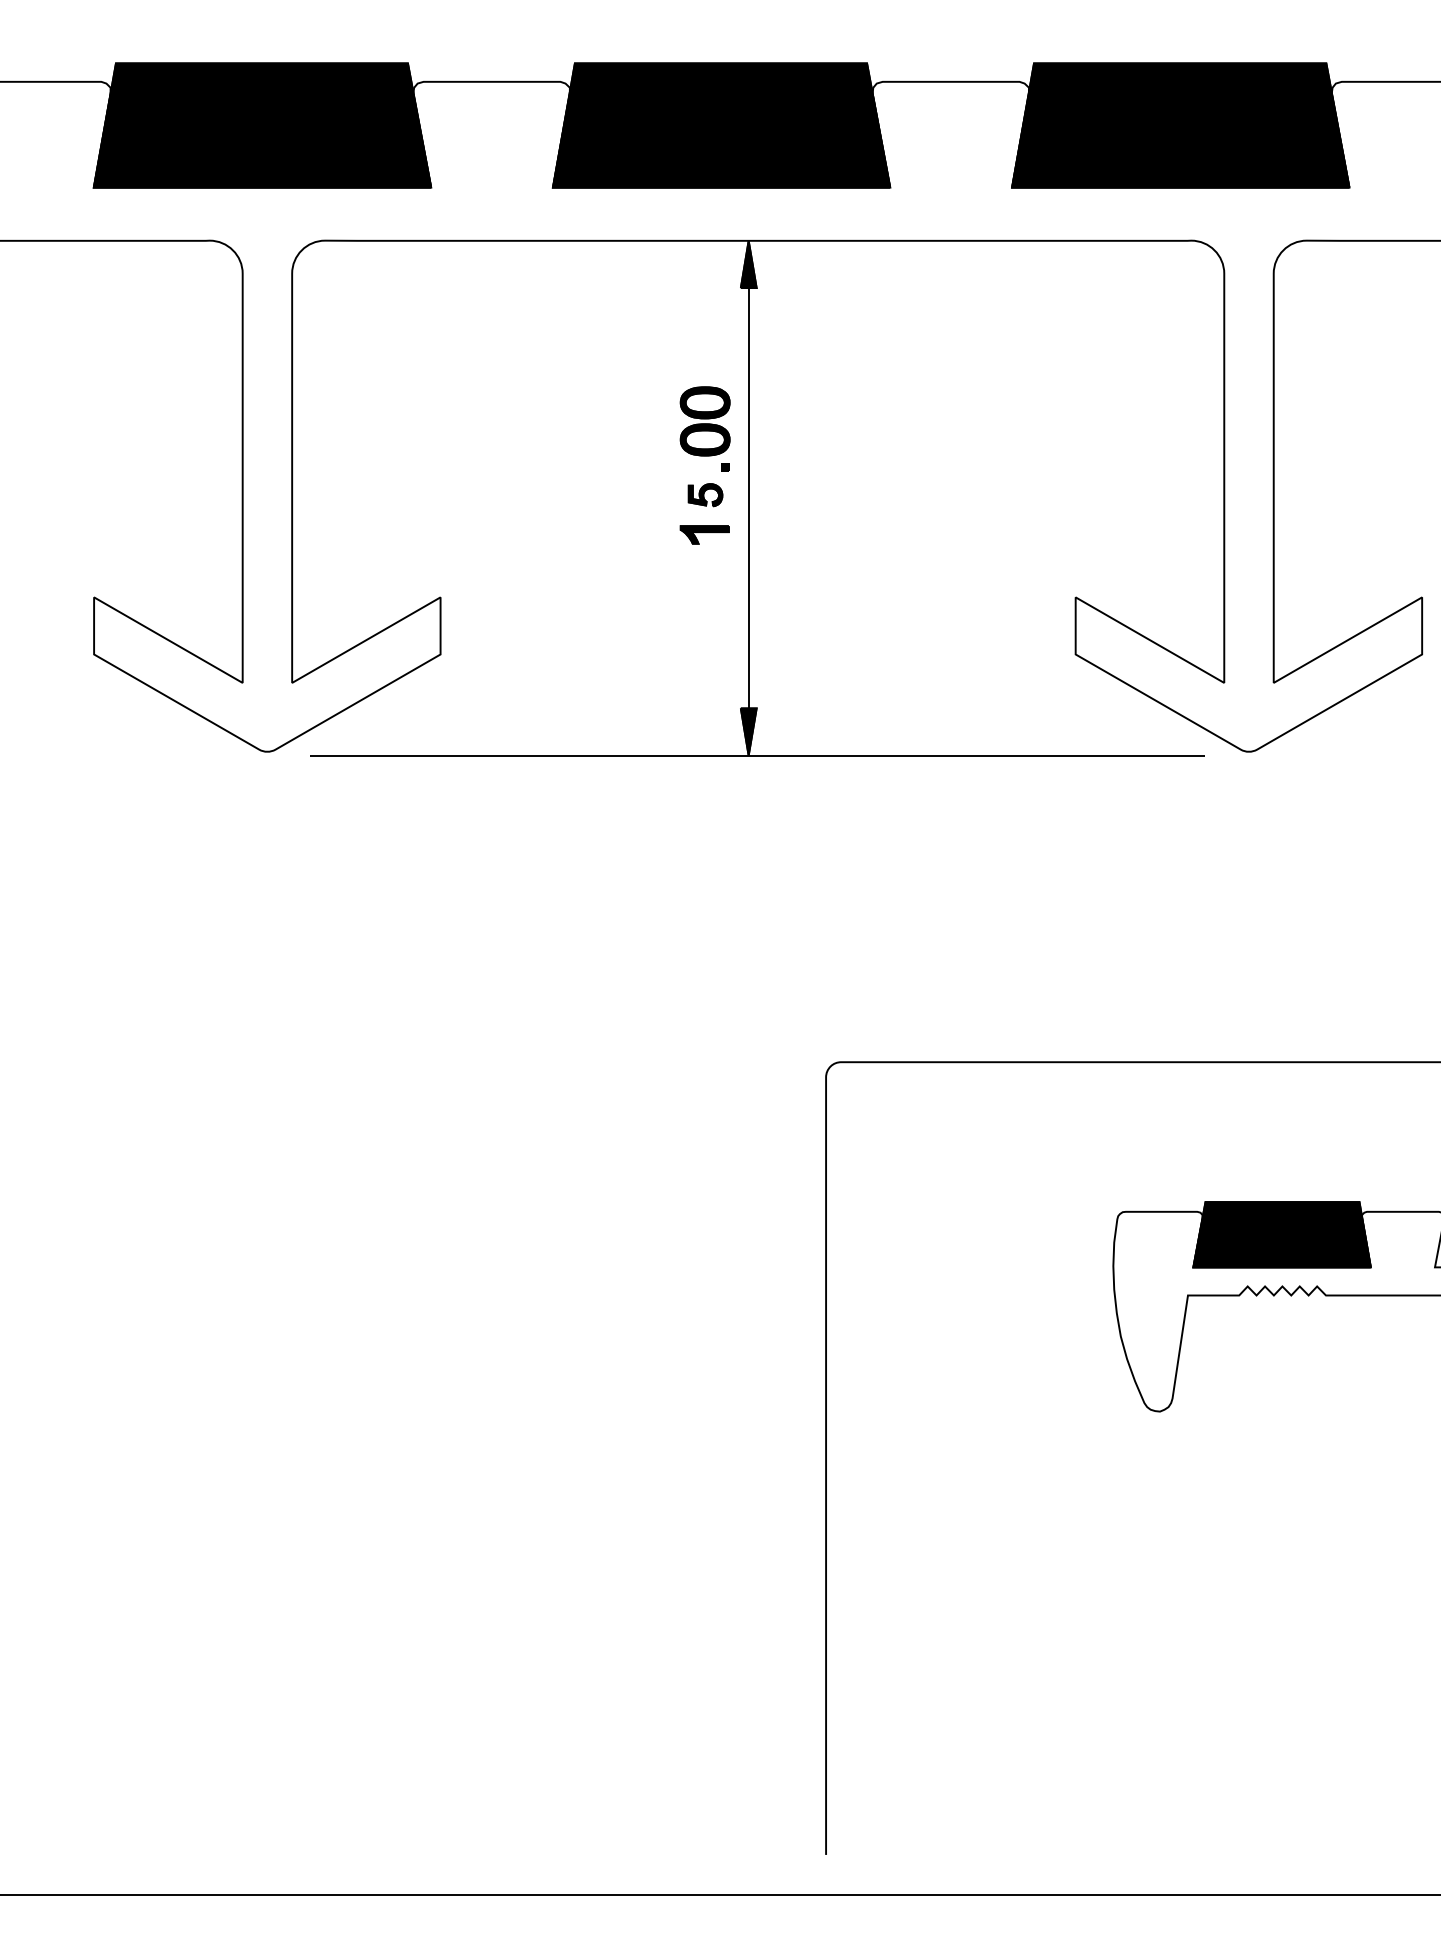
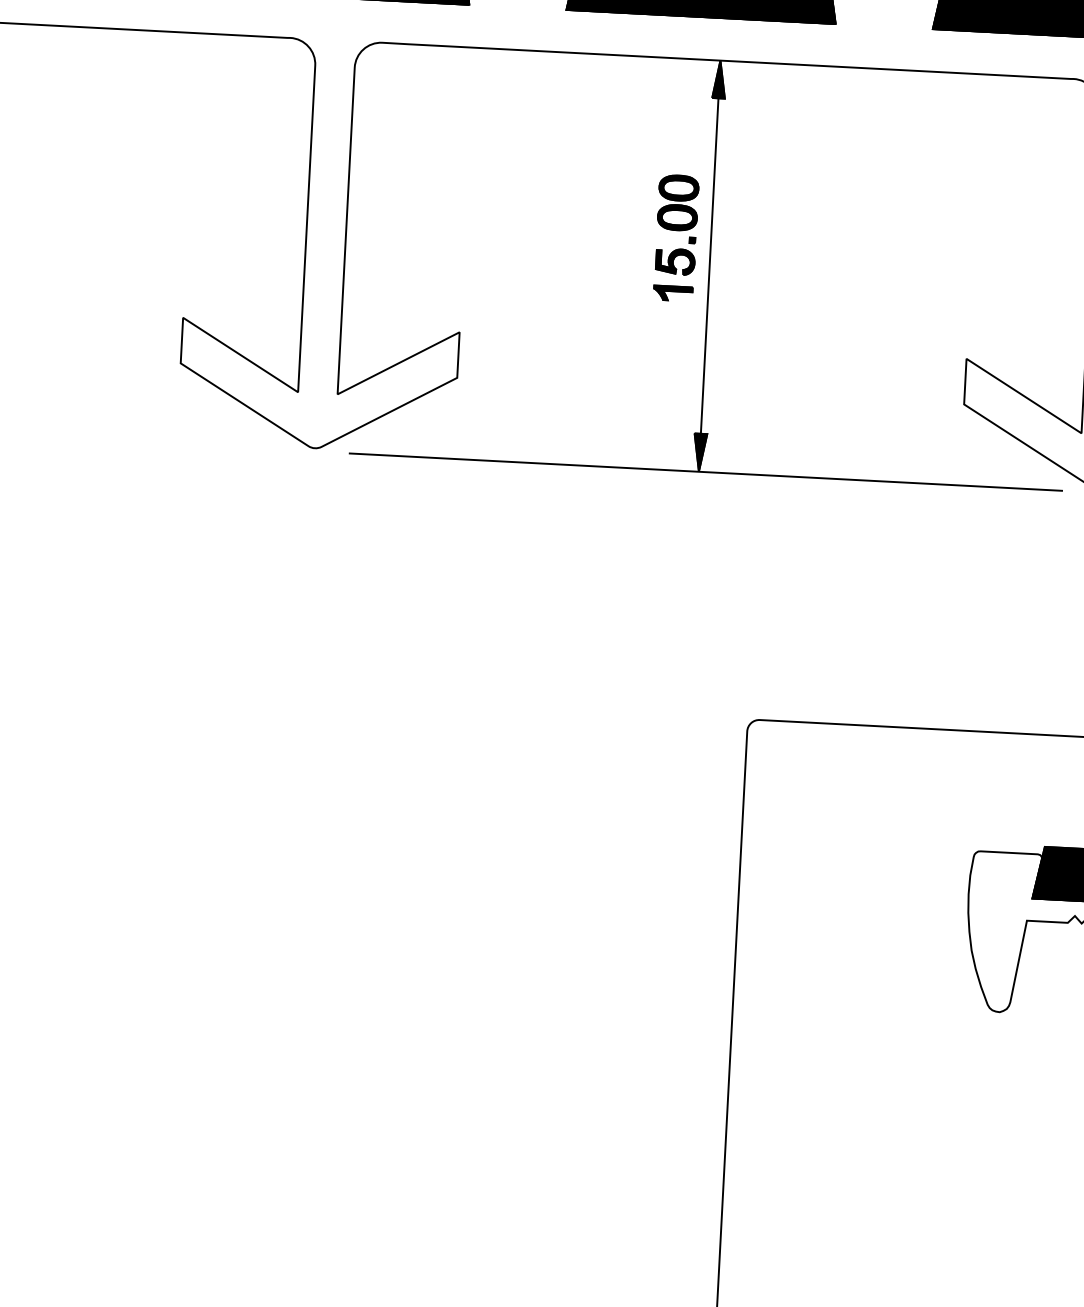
part: (705, 494) -> (675, 261), size x1.43

